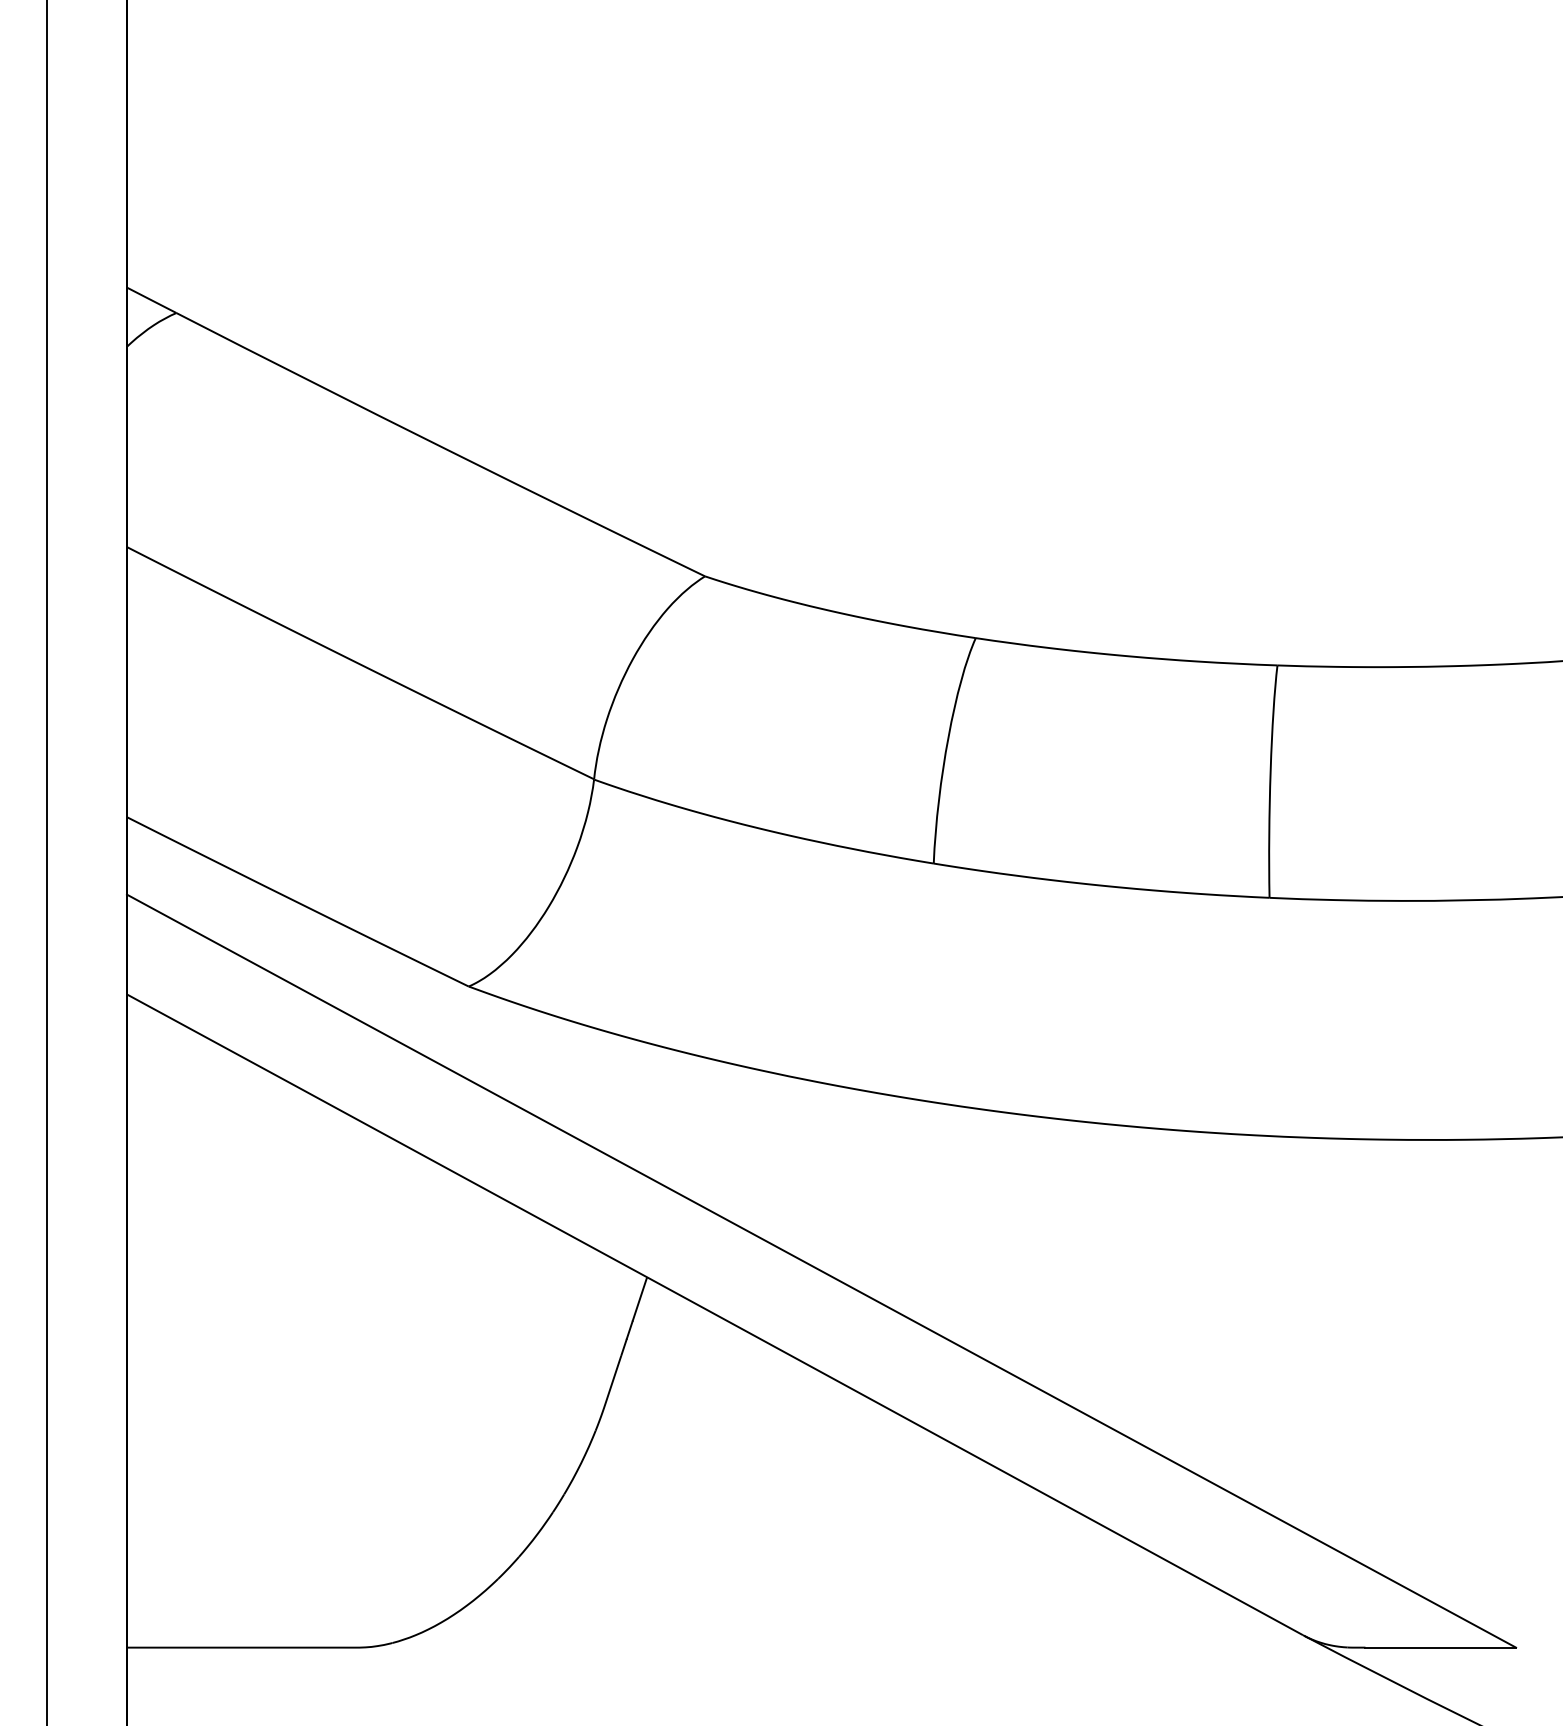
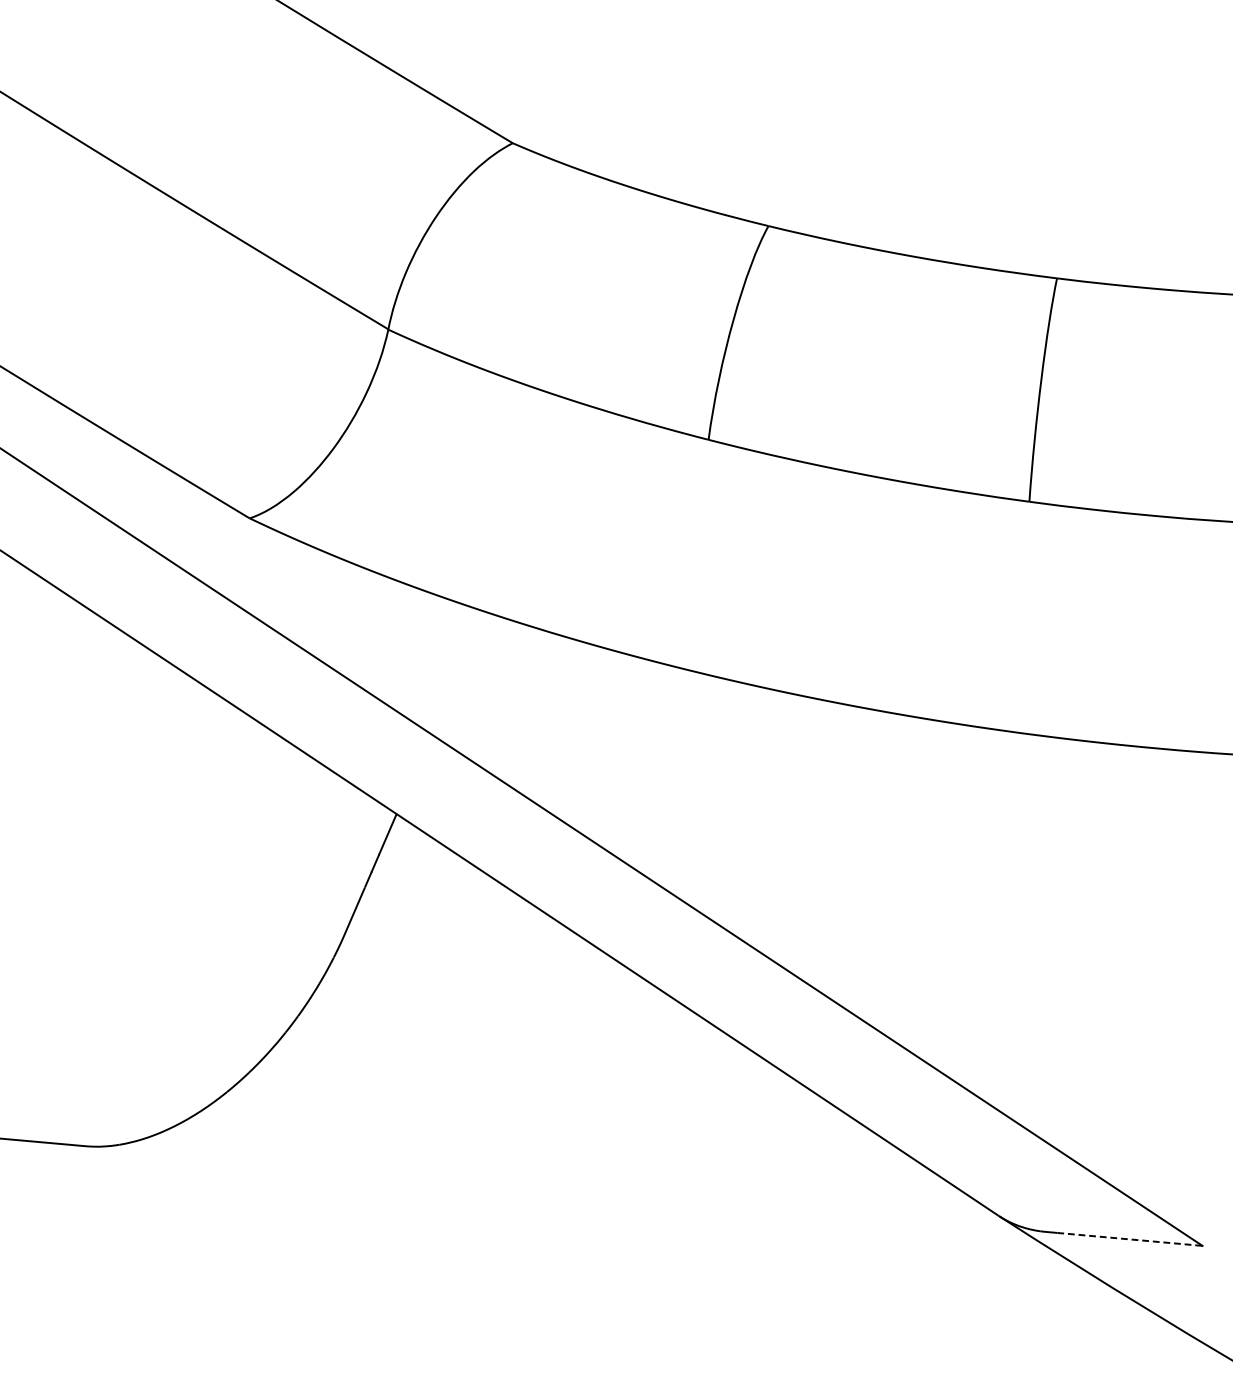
line: (1441, 1647) -> (1130, 1239), solid -> dashed

